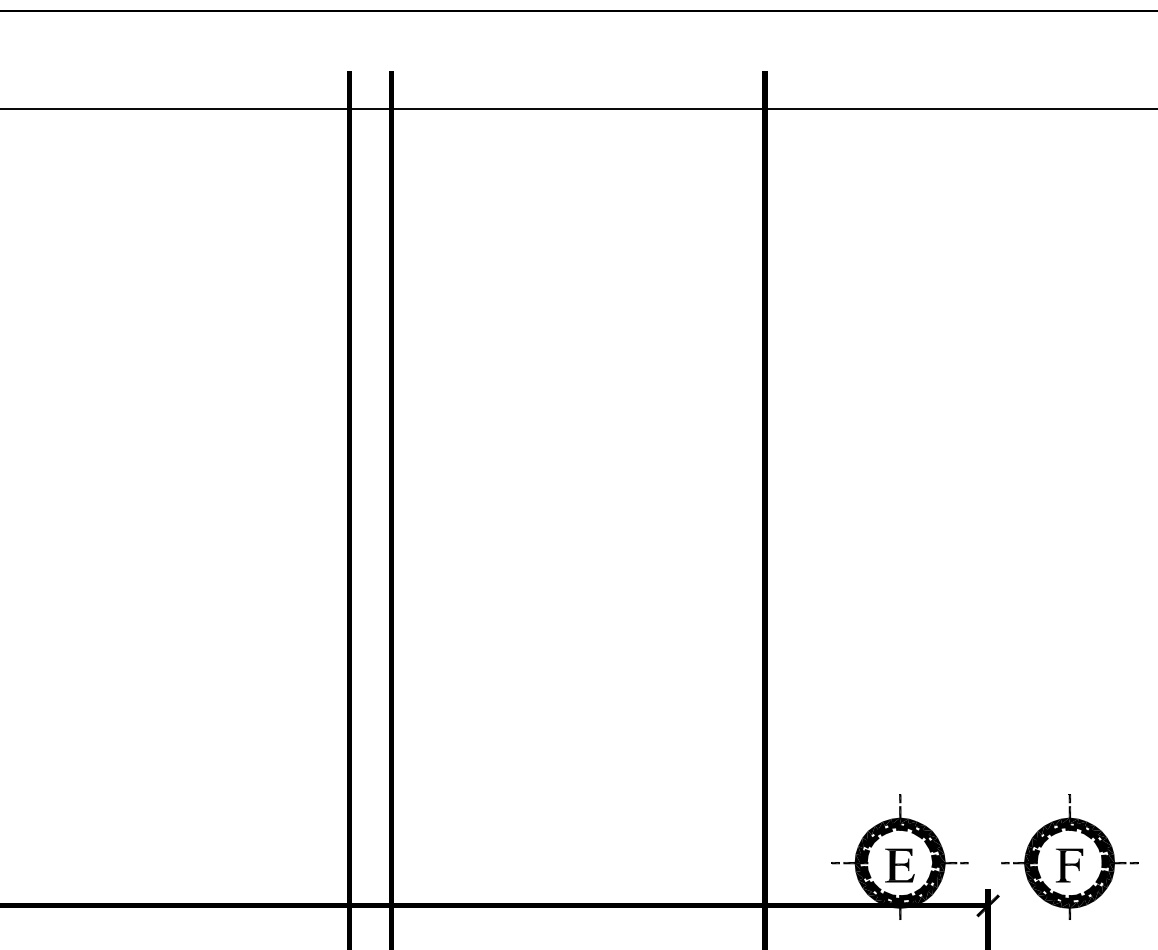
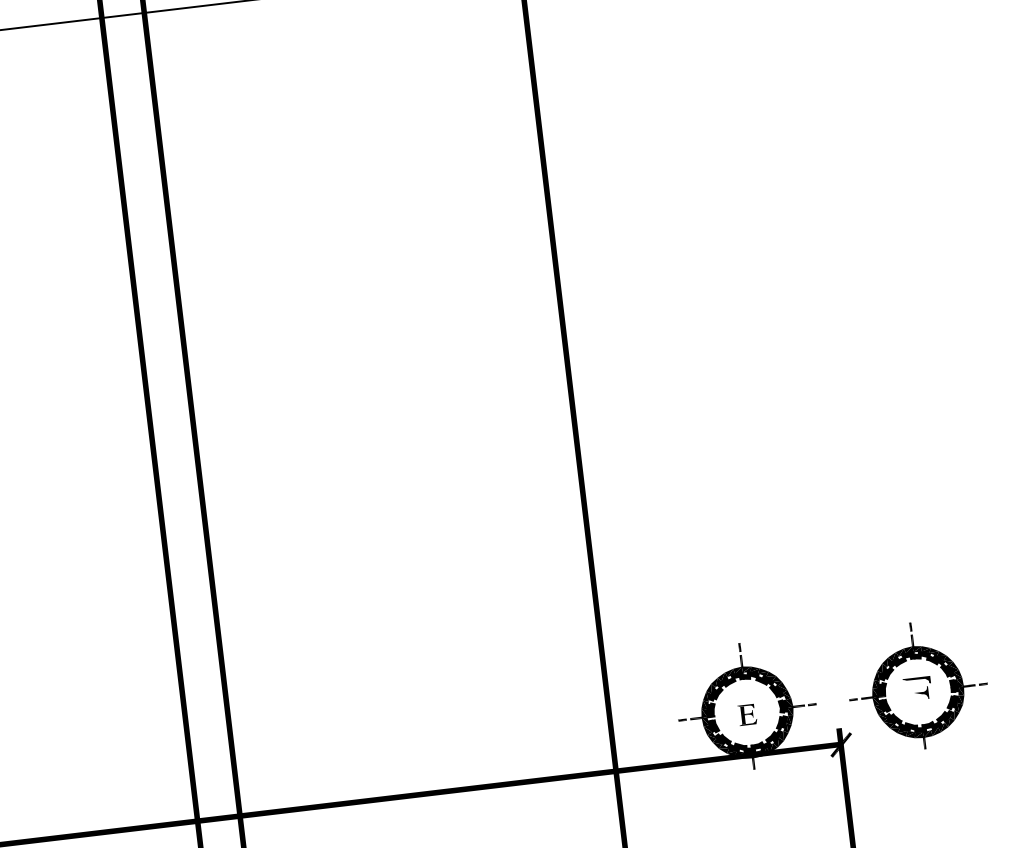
part: (899, 865) -> (747, 714), size x0.6
fill: (1065, 866) -> (914, 695), removed

